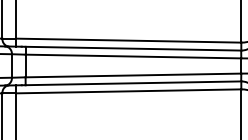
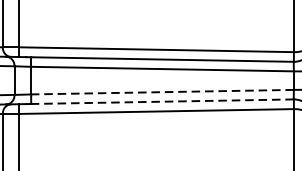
line: (133, 75) -> (162, 92), solid -> dashed
line: (133, 83) -> (162, 101), solid -> dashed

